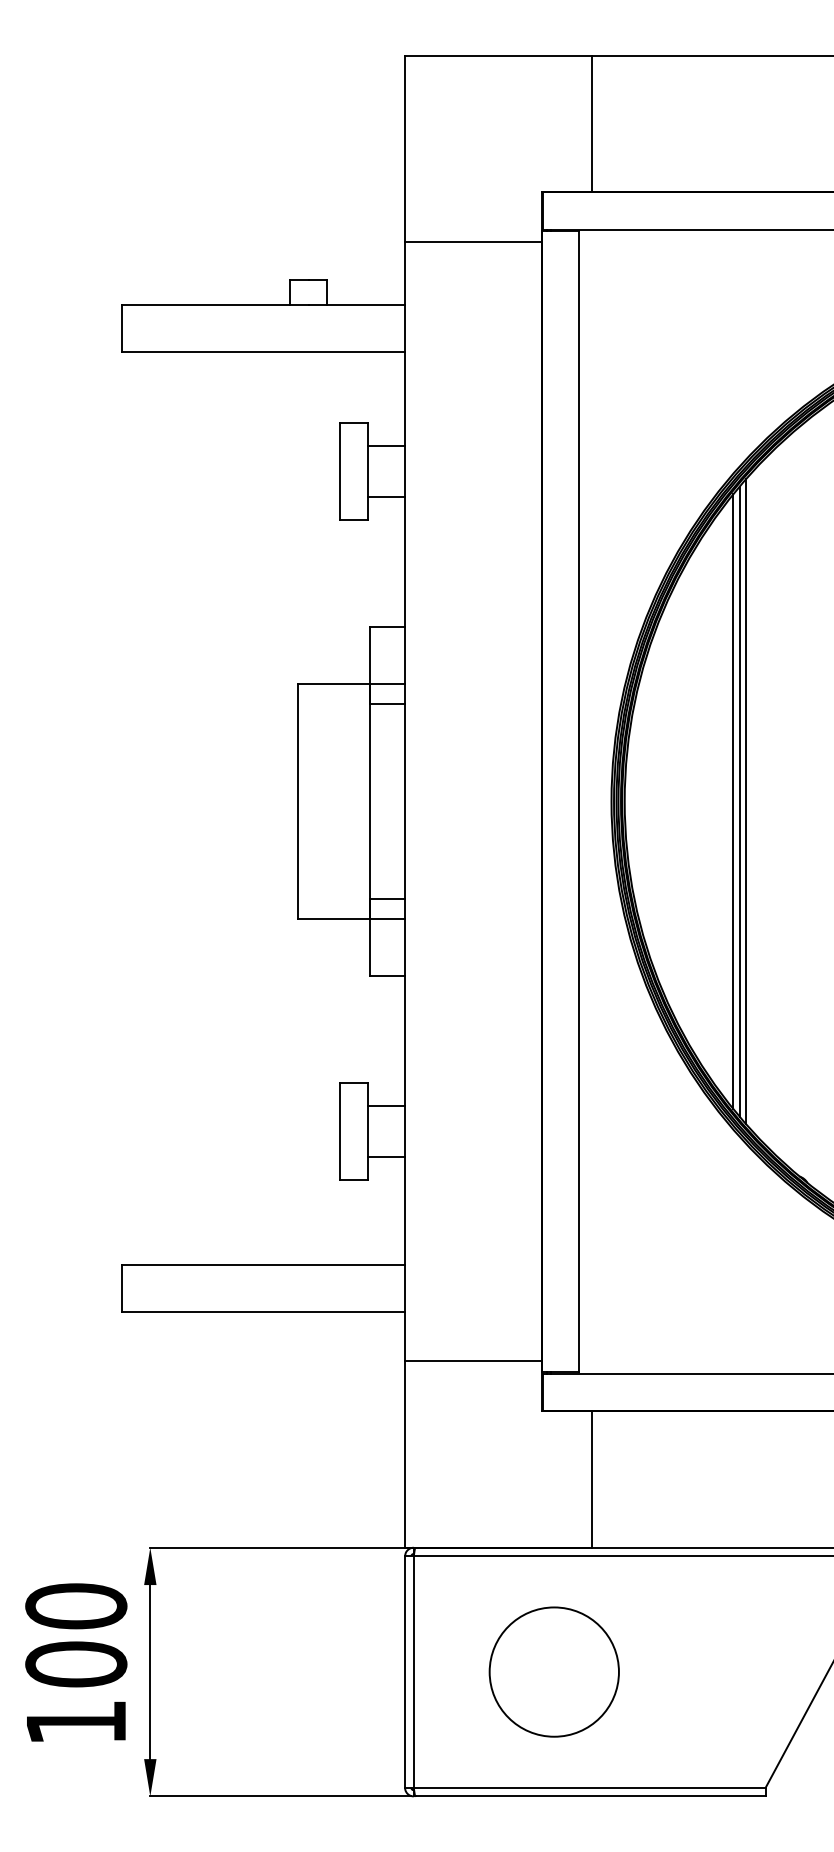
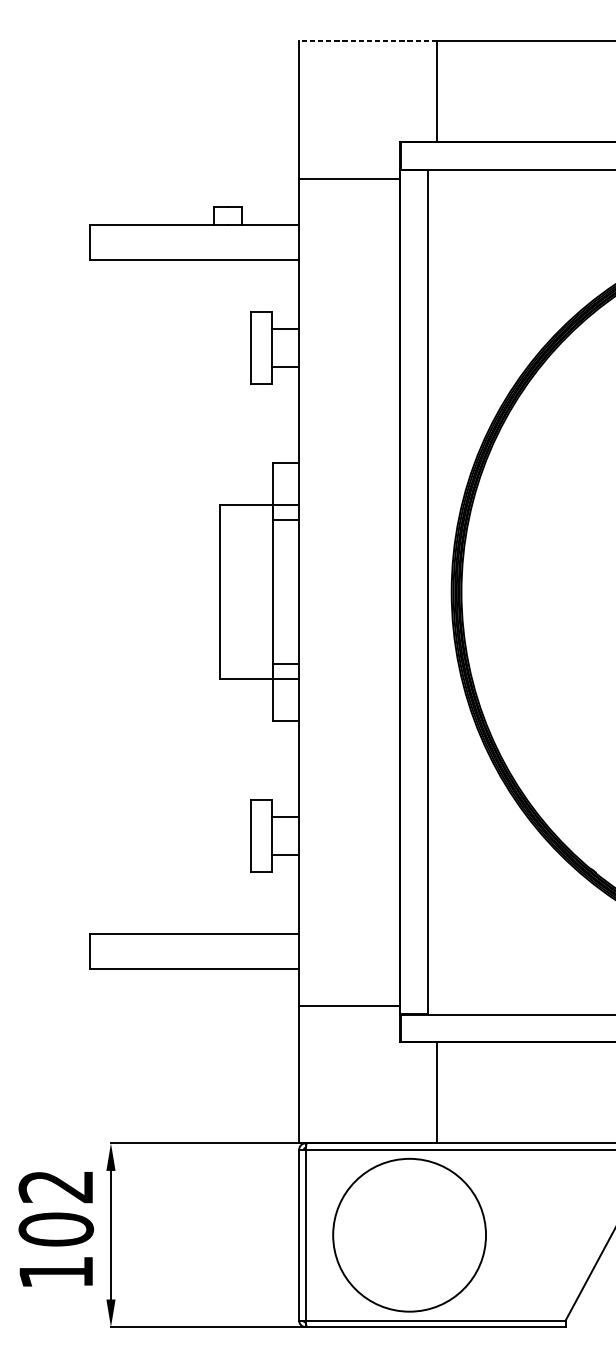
line: (497, 55) -> (367, 40), solid -> dashed
line: (733, 801) -> (541, 592), removed
line: (739, 801) -> (546, 592), removed
line: (745, 801) -> (550, 592), removed
text: (76, 1606) -> (56, 1186), 100 -> 102
circle: (553, 1671) -> (408, 1234), size x1.6

